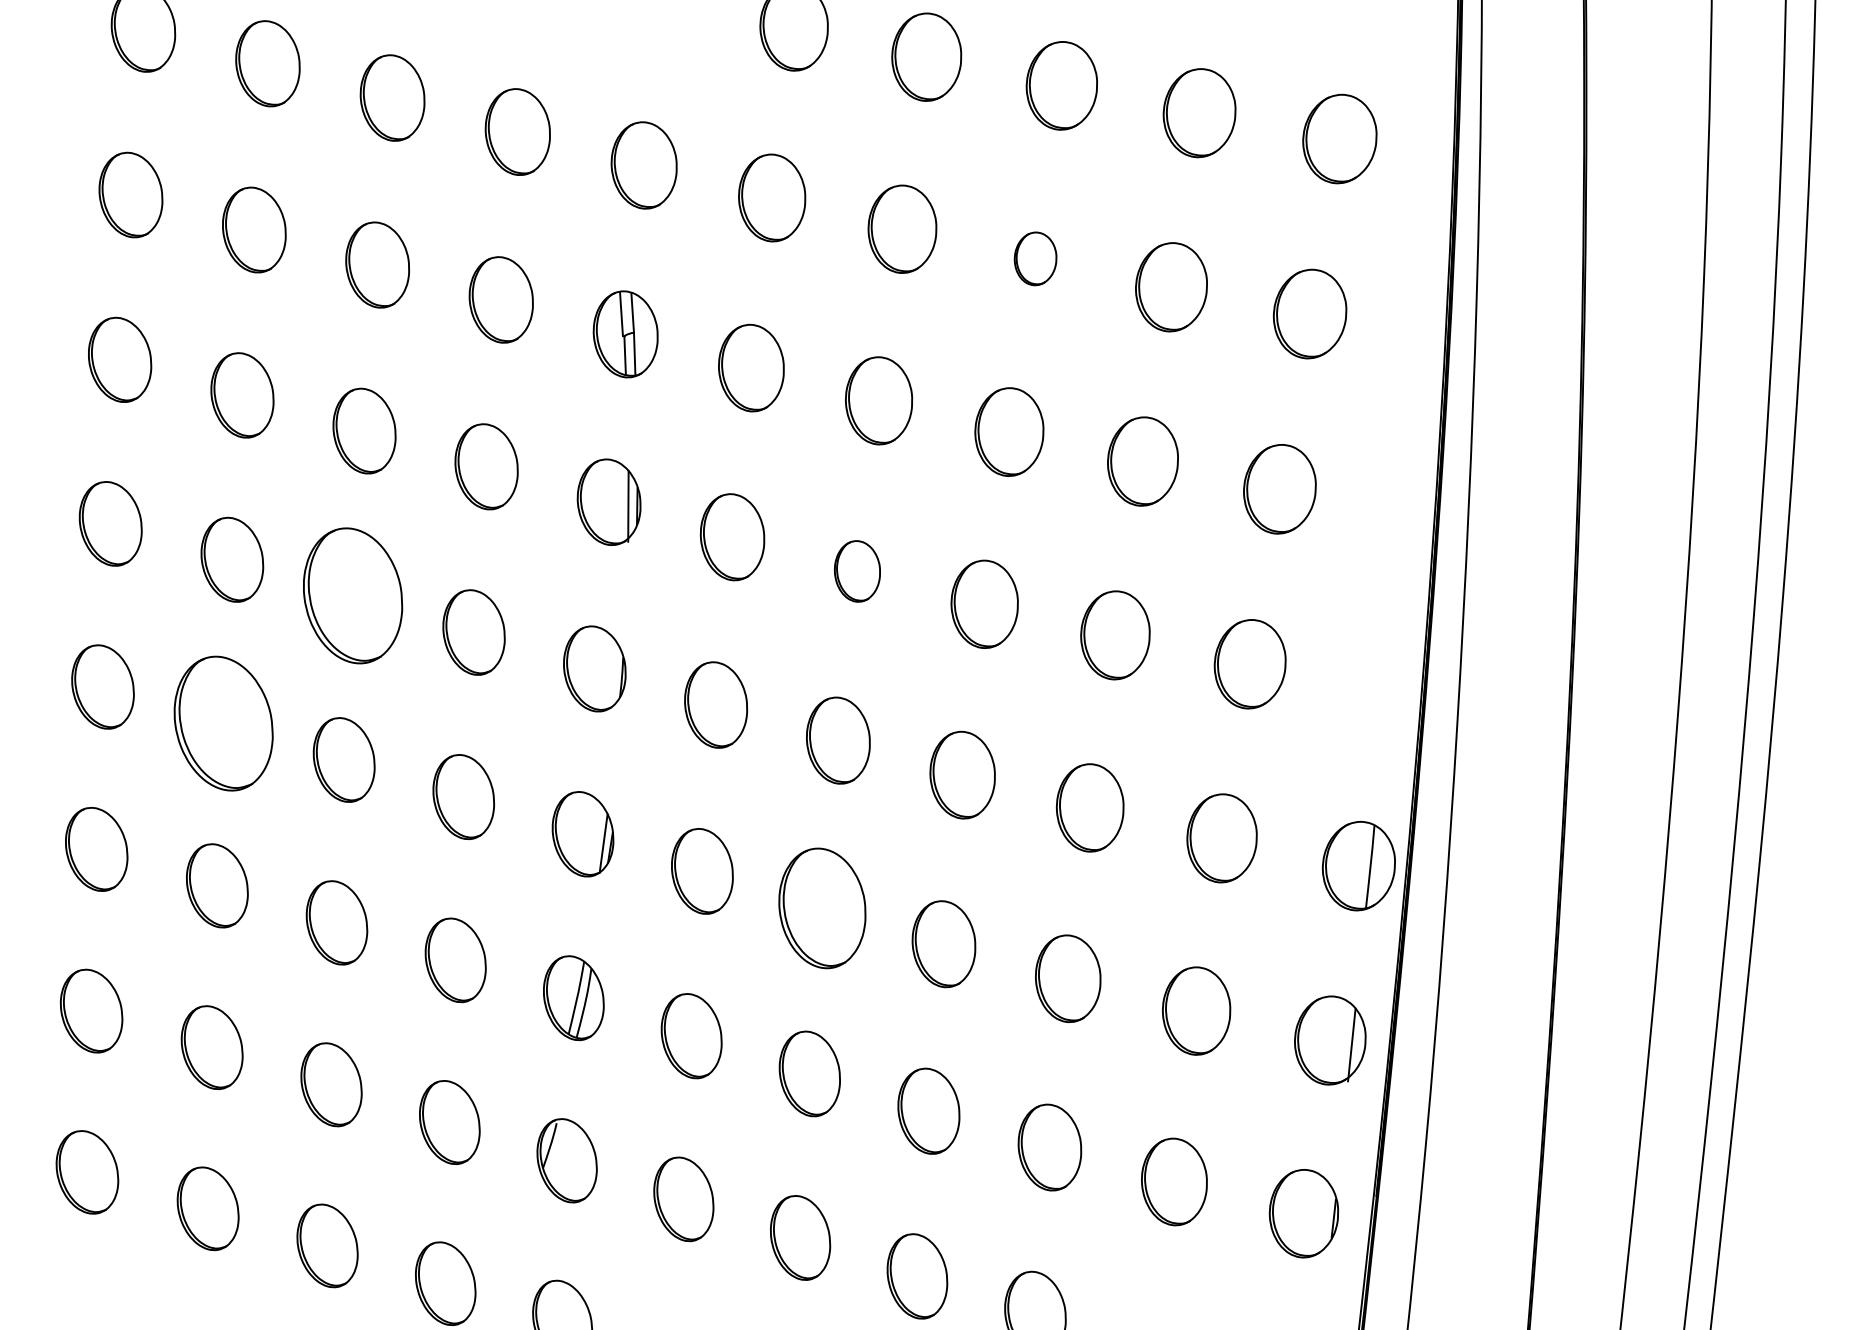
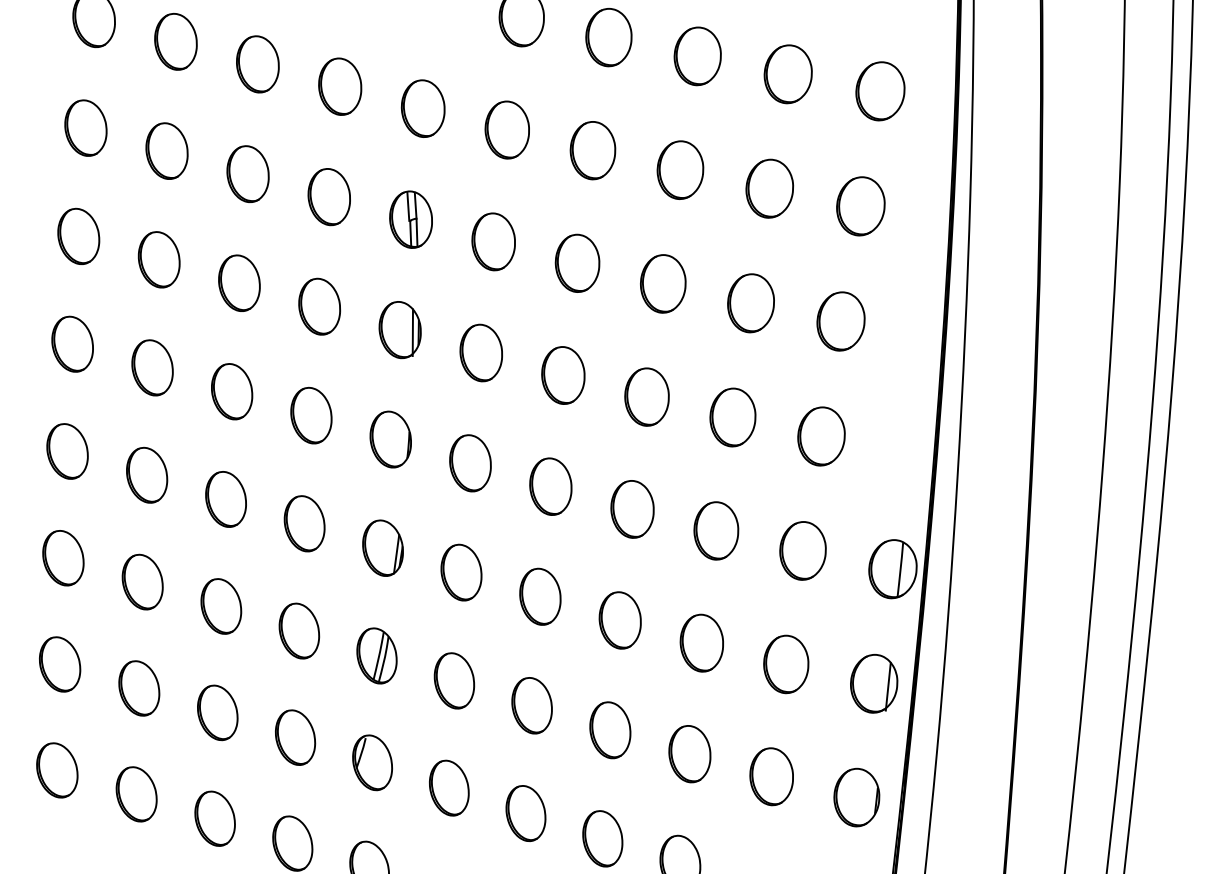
part: (1035, 257) -> (680, 169), size x1.67
part: (857, 571) -> (563, 375), size x1.43
part: (353, 595) -> (232, 391), size x0.62
part: (224, 722) -> (147, 474), size x0.62
part: (822, 907) -> (540, 596), size x0.71

